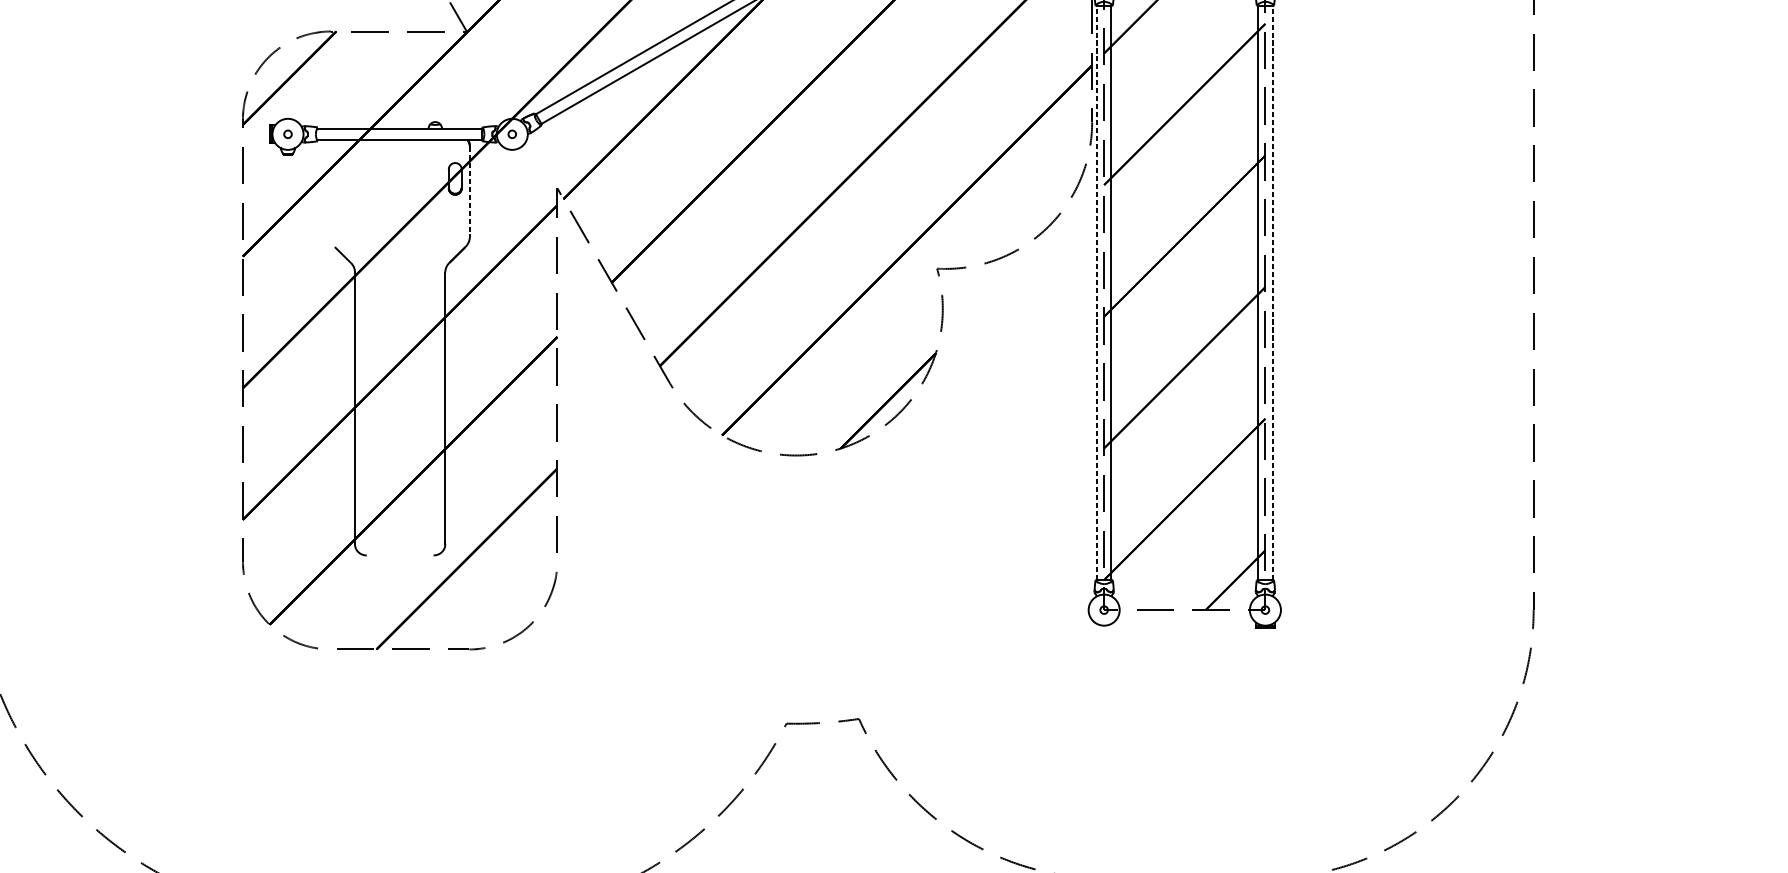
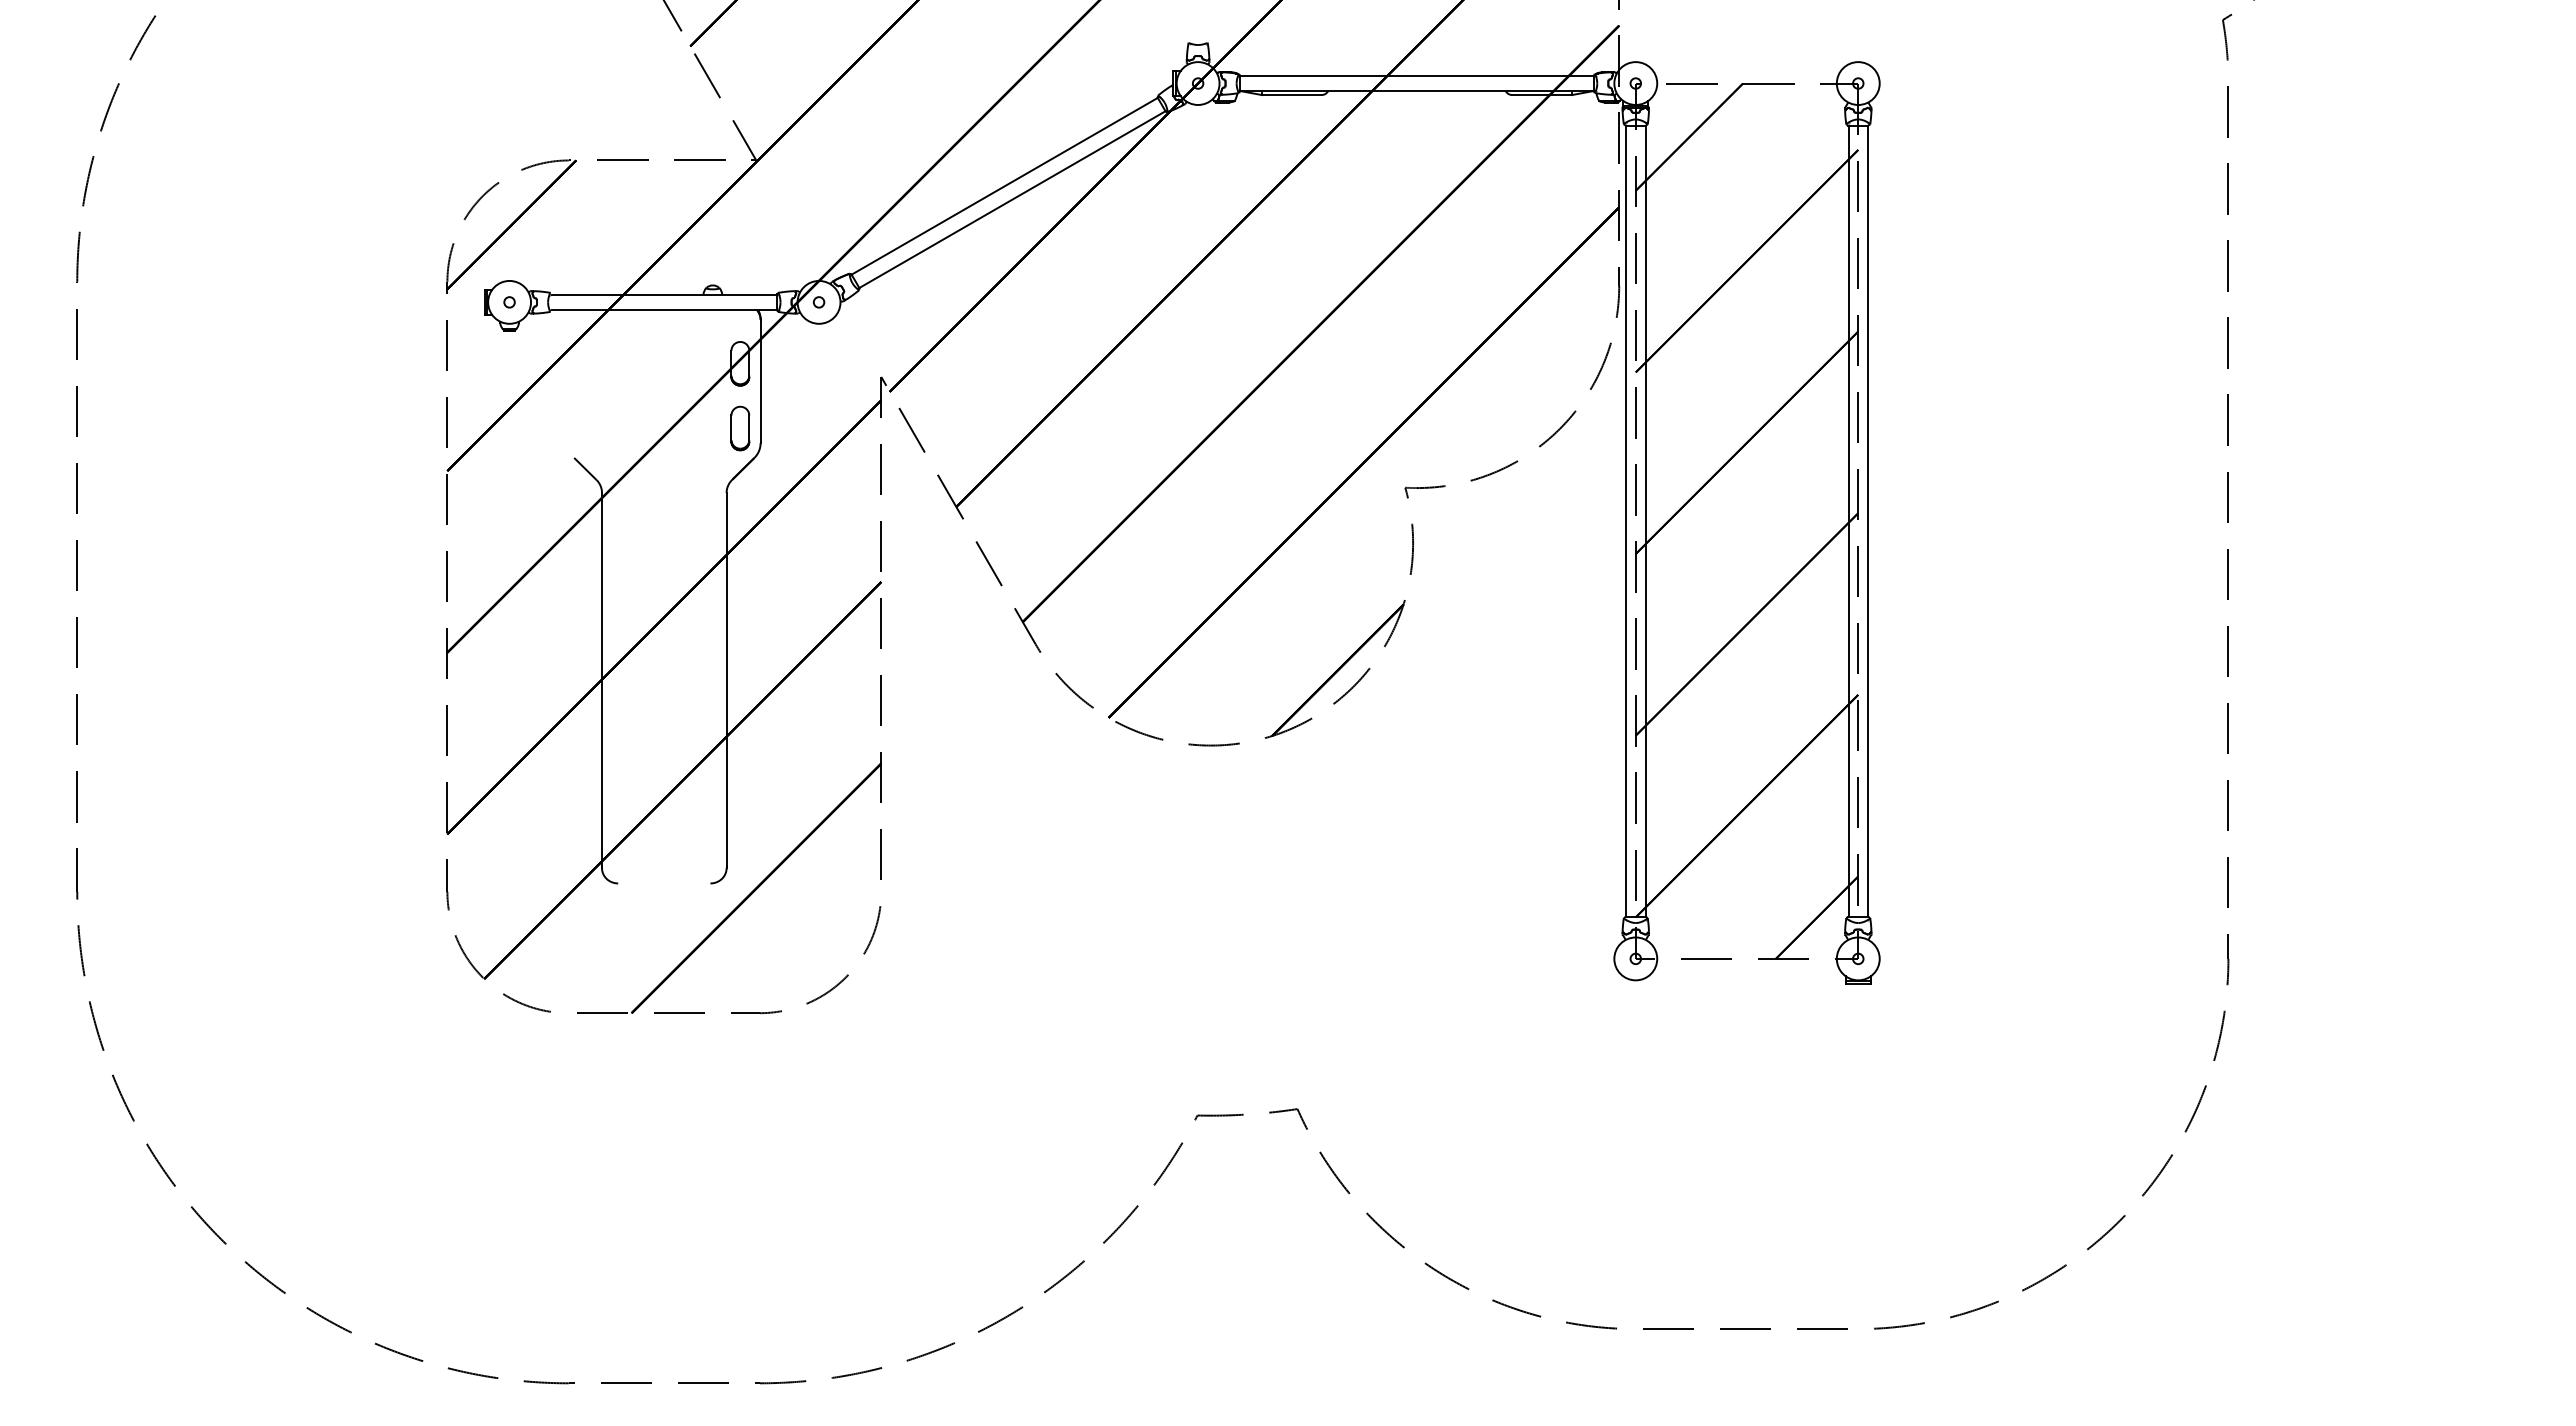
line: (469, 191) -> (760, 381), dashed -> solid
part: (455, 225) -> (740, 428), added
line: (1097, 293) -> (1626, 521), dashed -> solid
line: (1272, 293) -> (1868, 521), dashed -> solid

